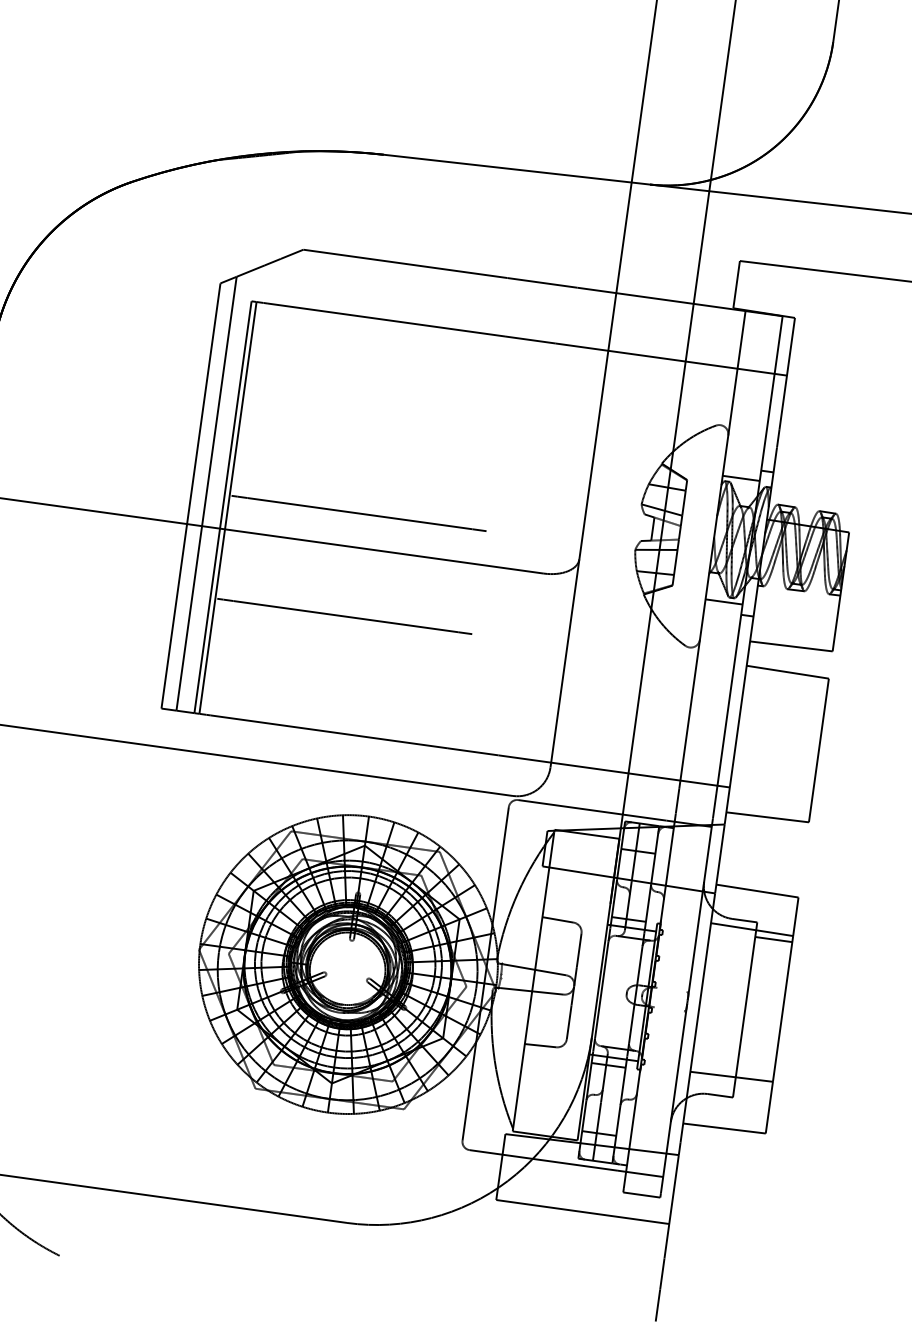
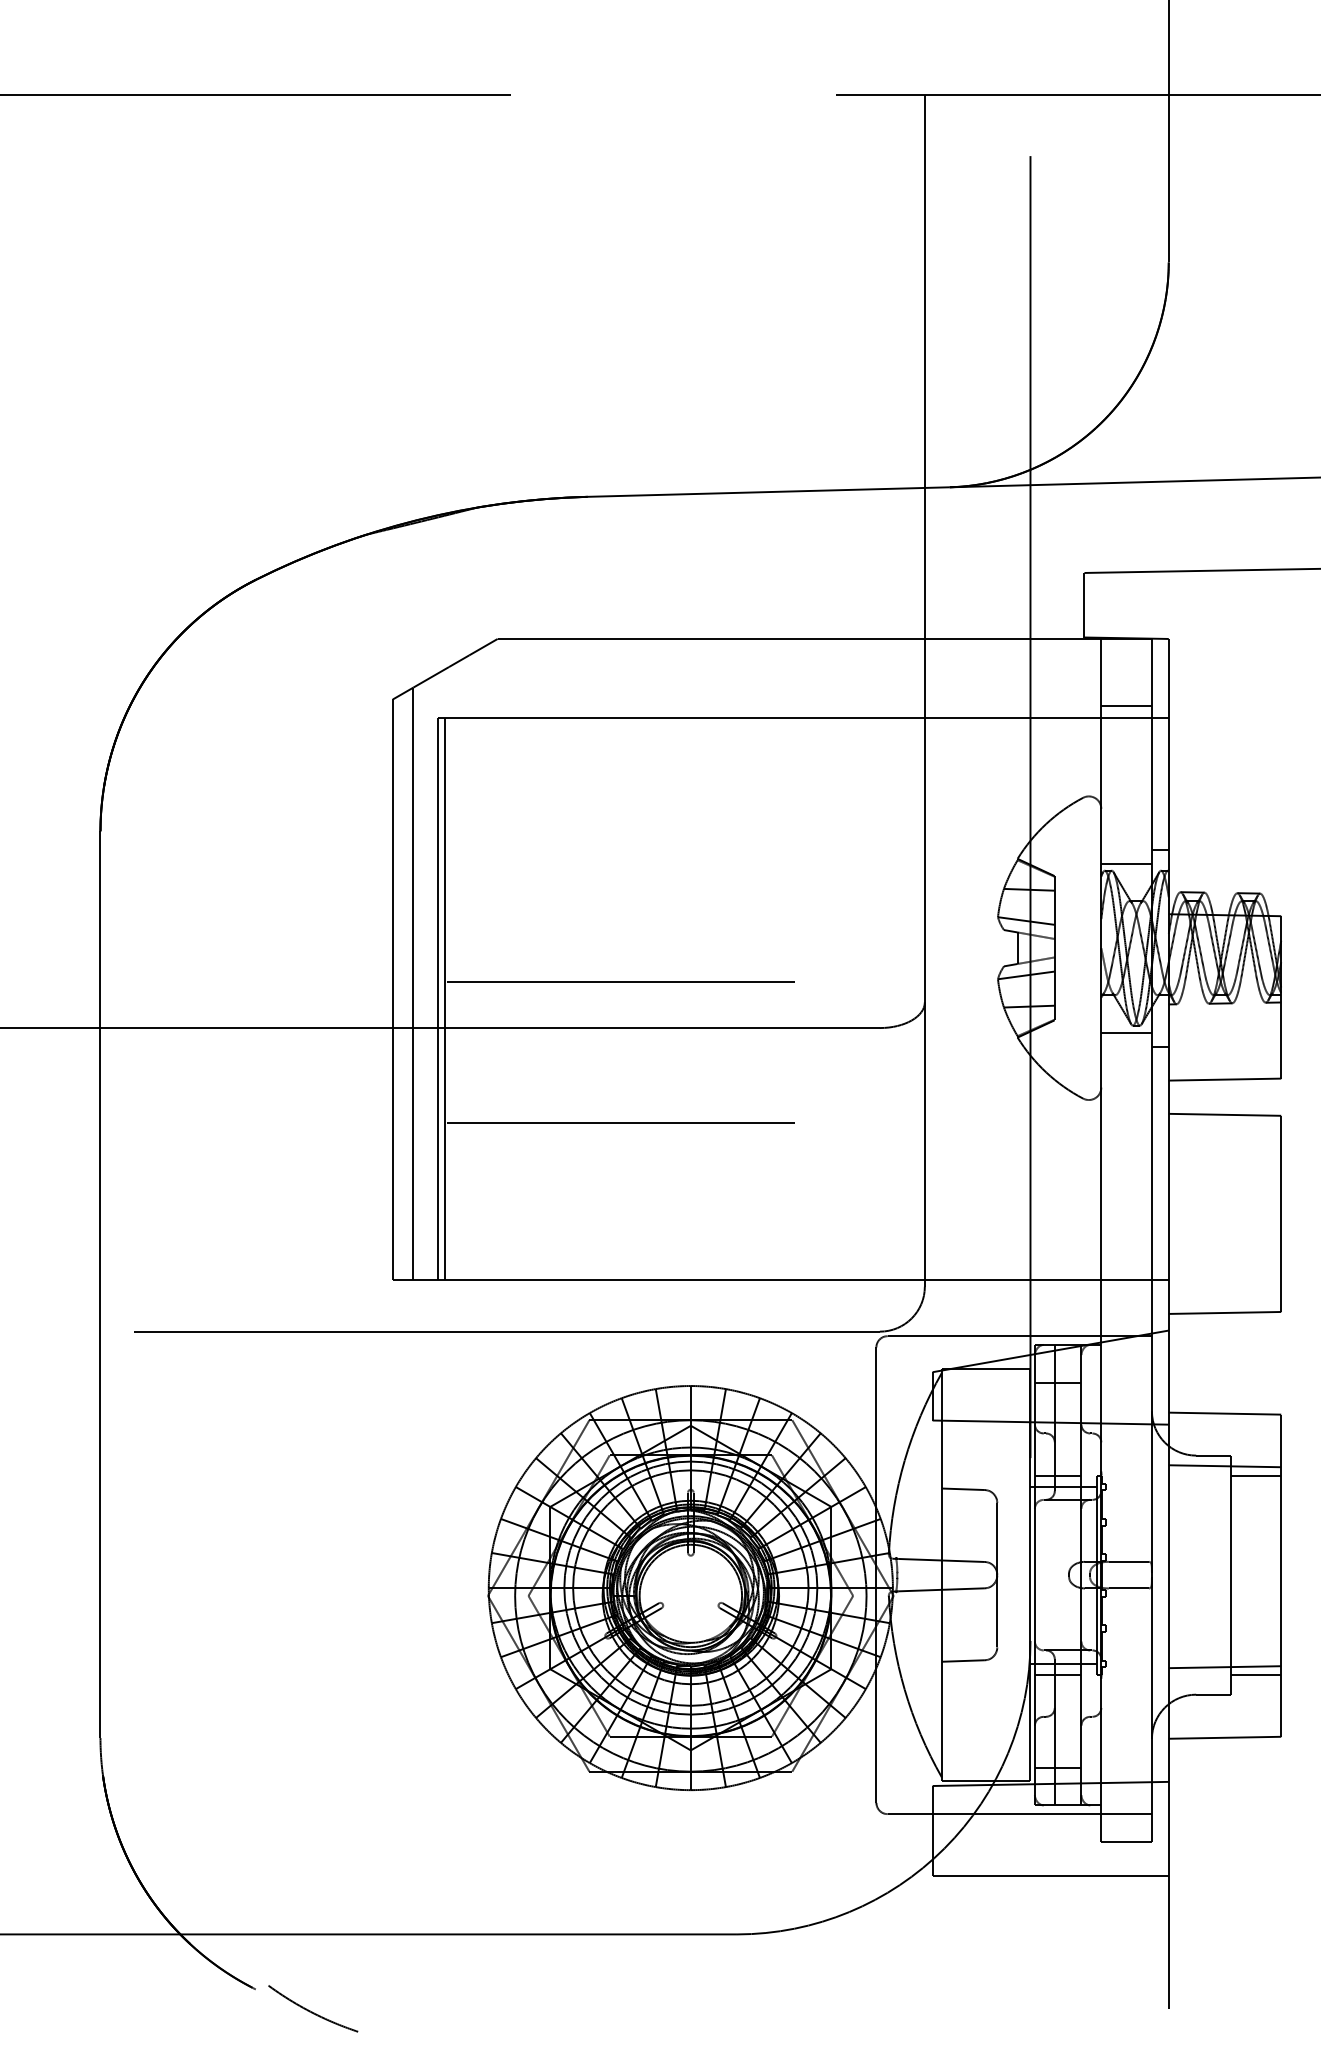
line: (757, 363) -> (1126, 706), added
line: (671, 989) -> (1128, 1561), added
line: (668, 1009) -> (1128, 1588), added
line: (753, 1085) -> (1255, 1674), added

